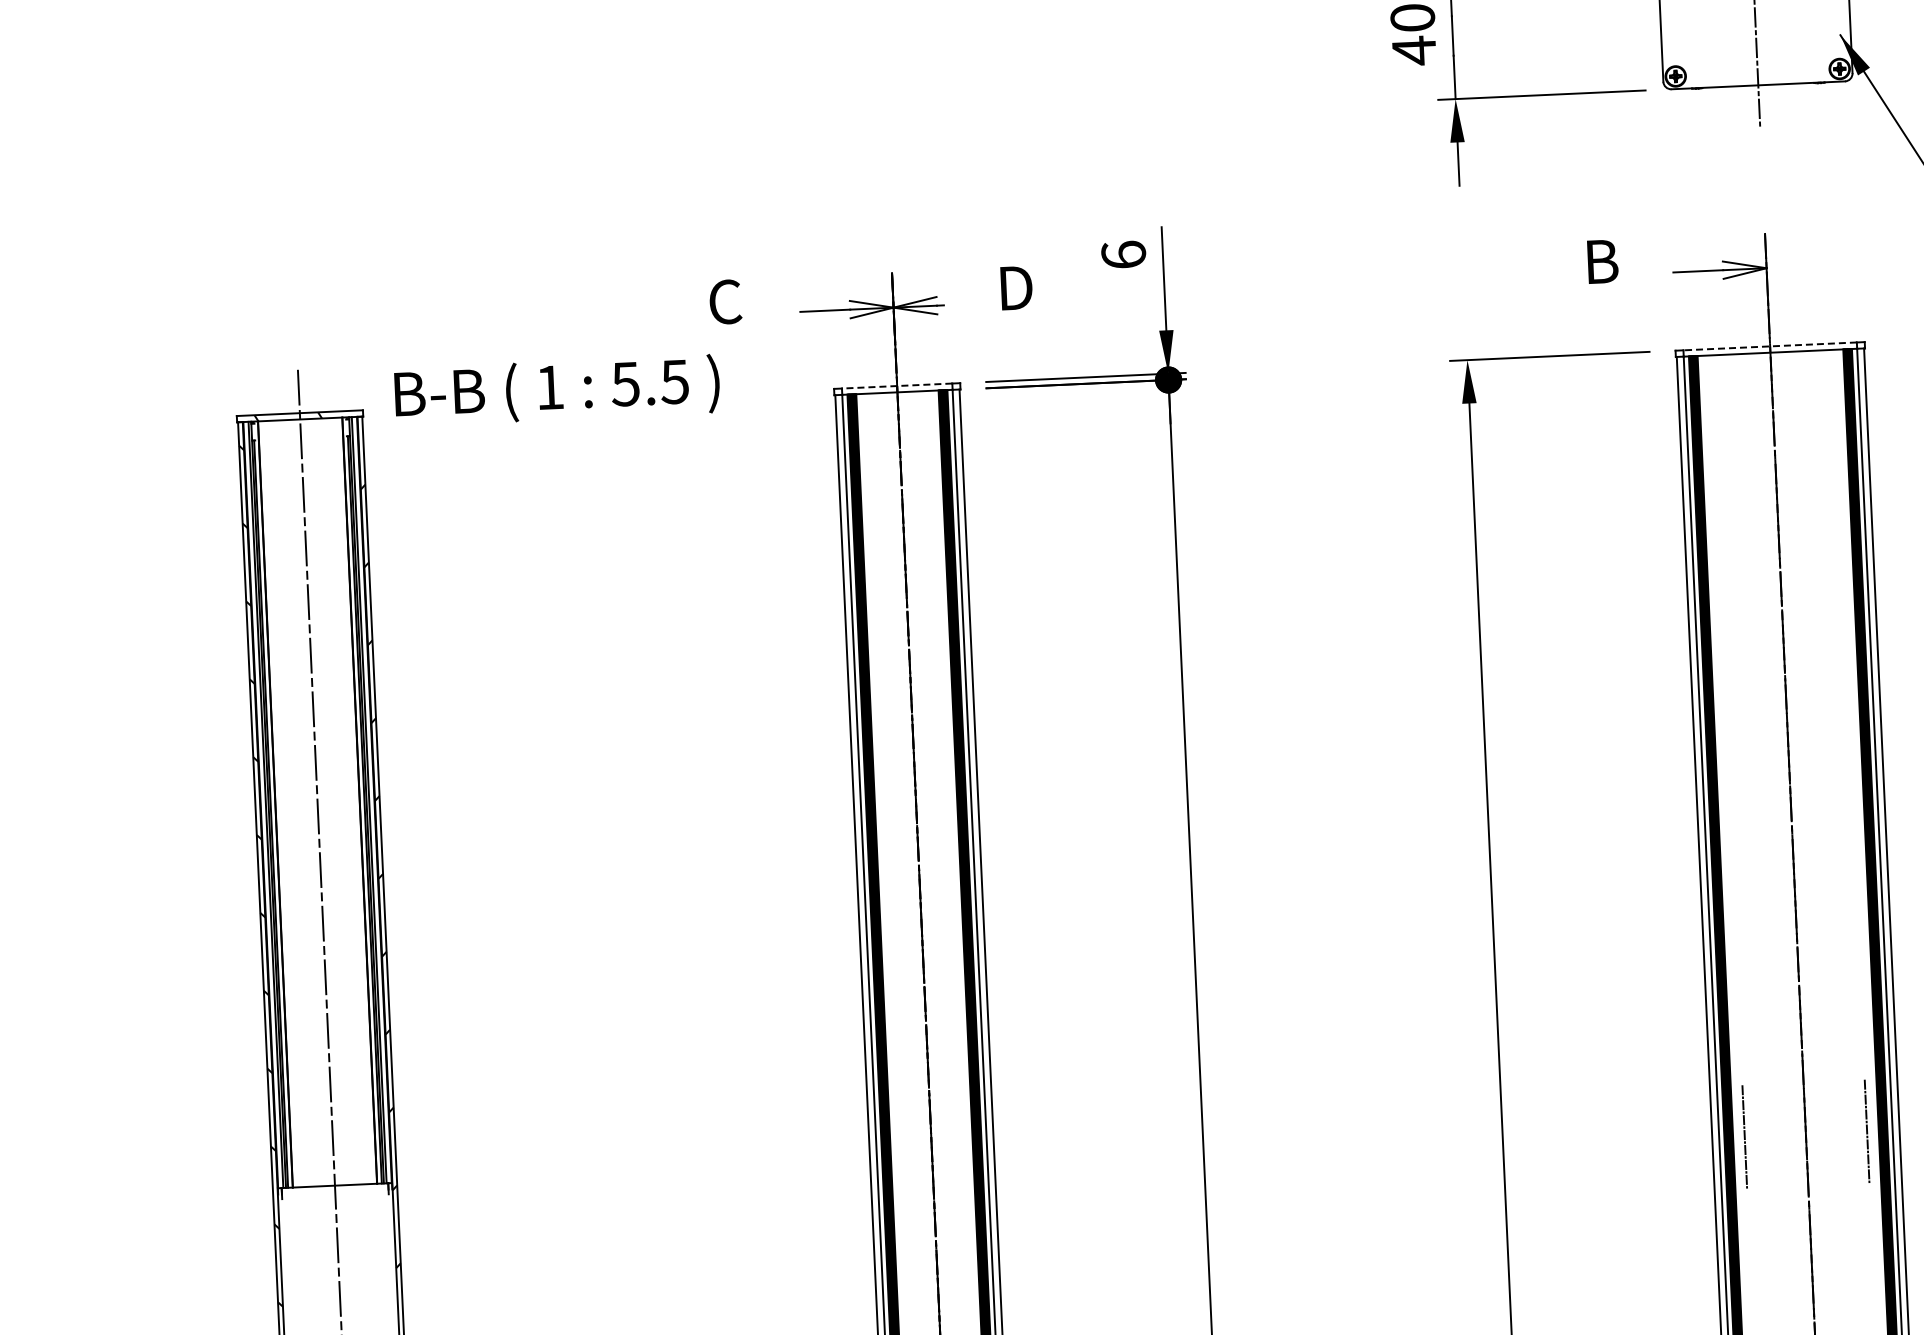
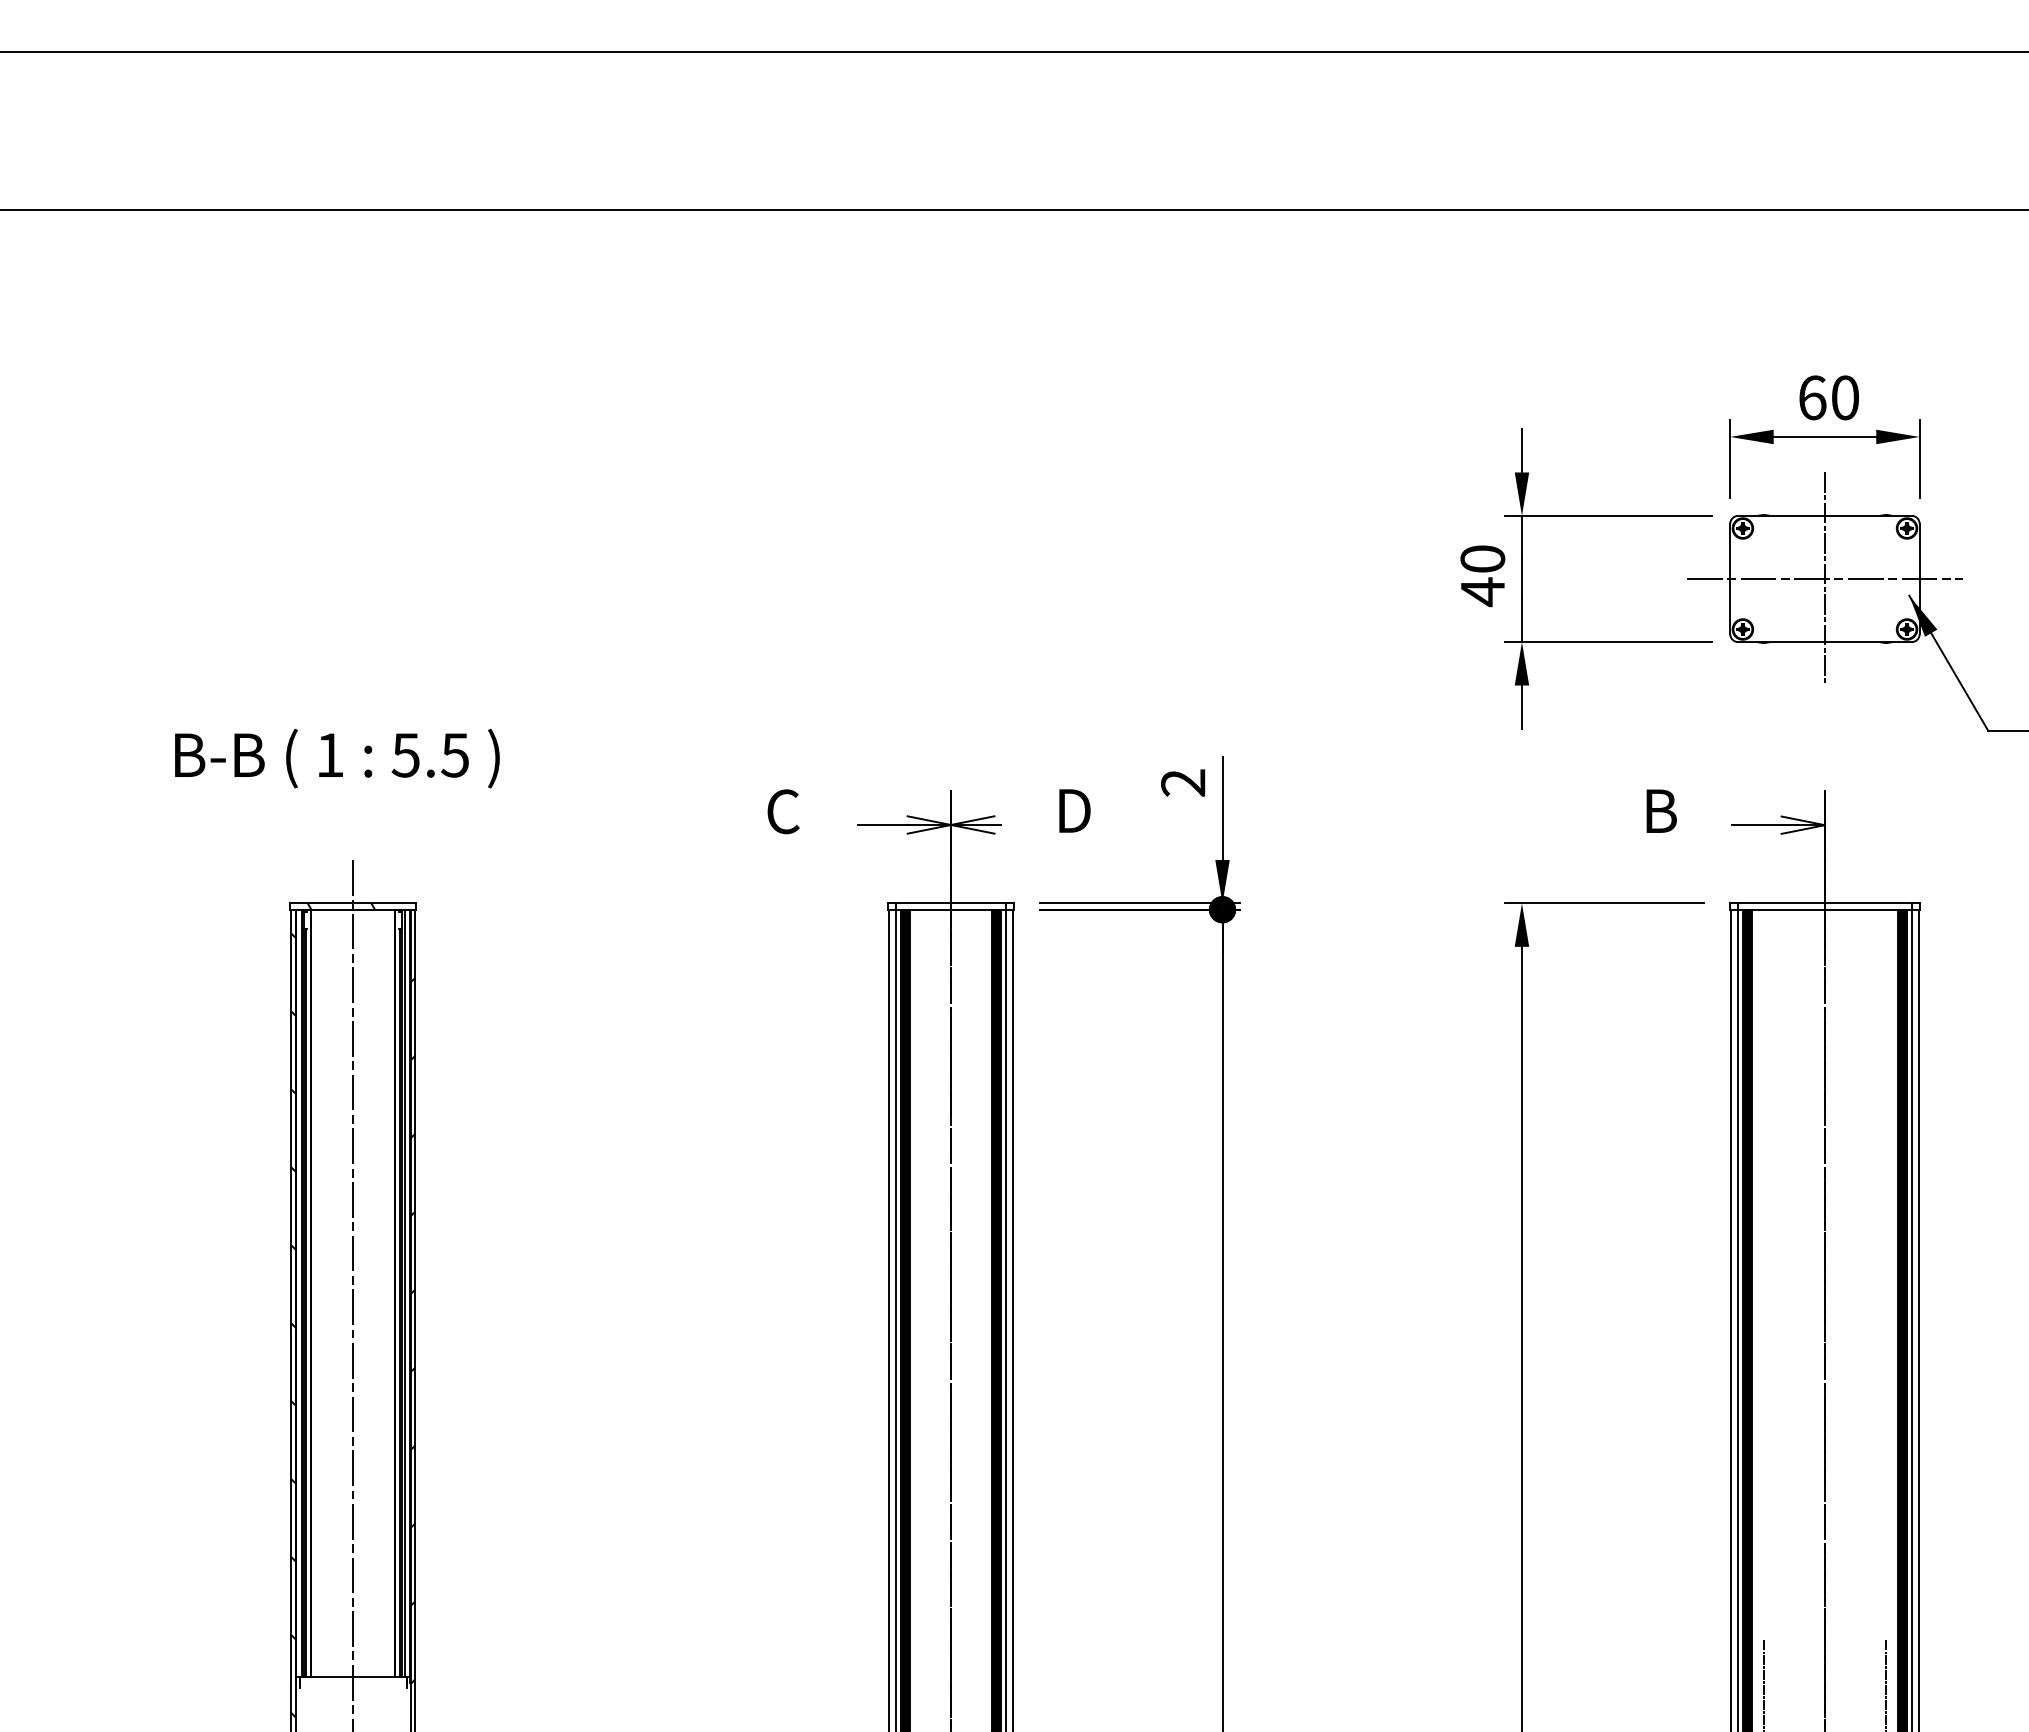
line: (1754, 22) -> (1824, 579), added
text: (1123, 254) -> (1183, 782), 6 -> 2
line: (1769, 346) -> (1824, 903), dashed -> solid
line: (896, 386) -> (950, 903), dashed -> solid
text: (557, 390) -> (337, 758), moved

